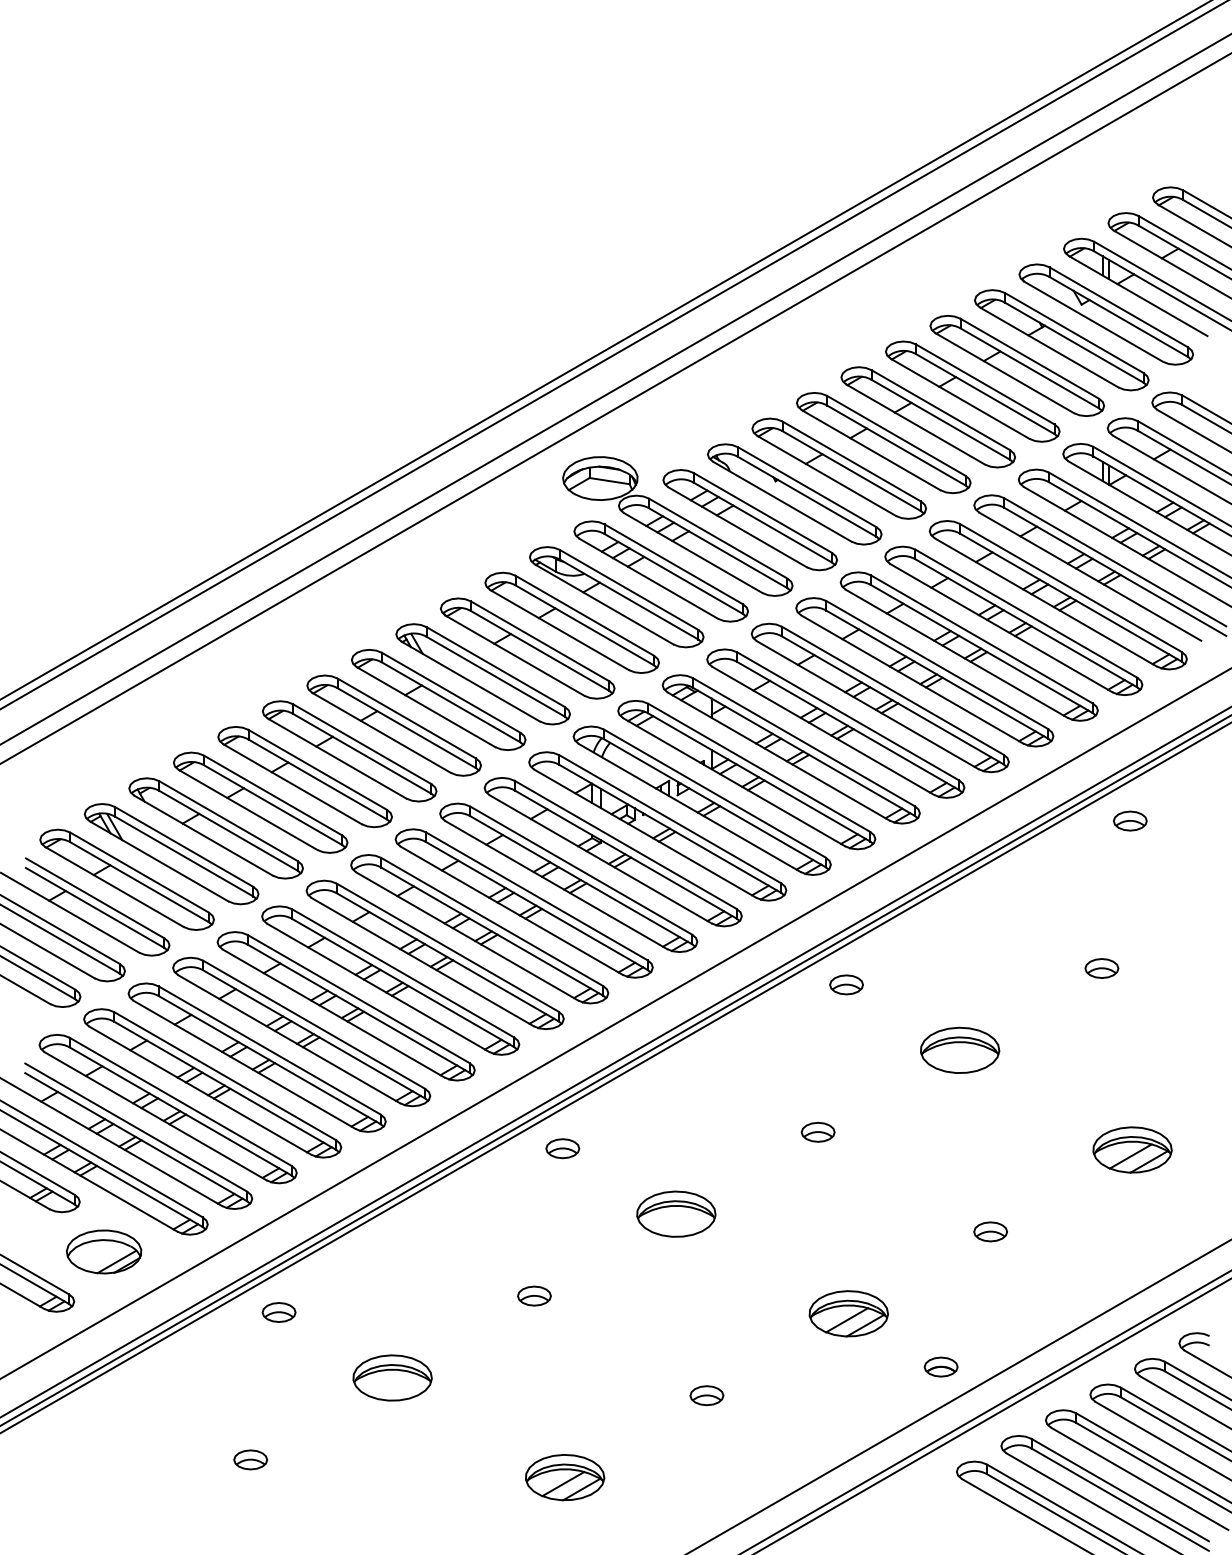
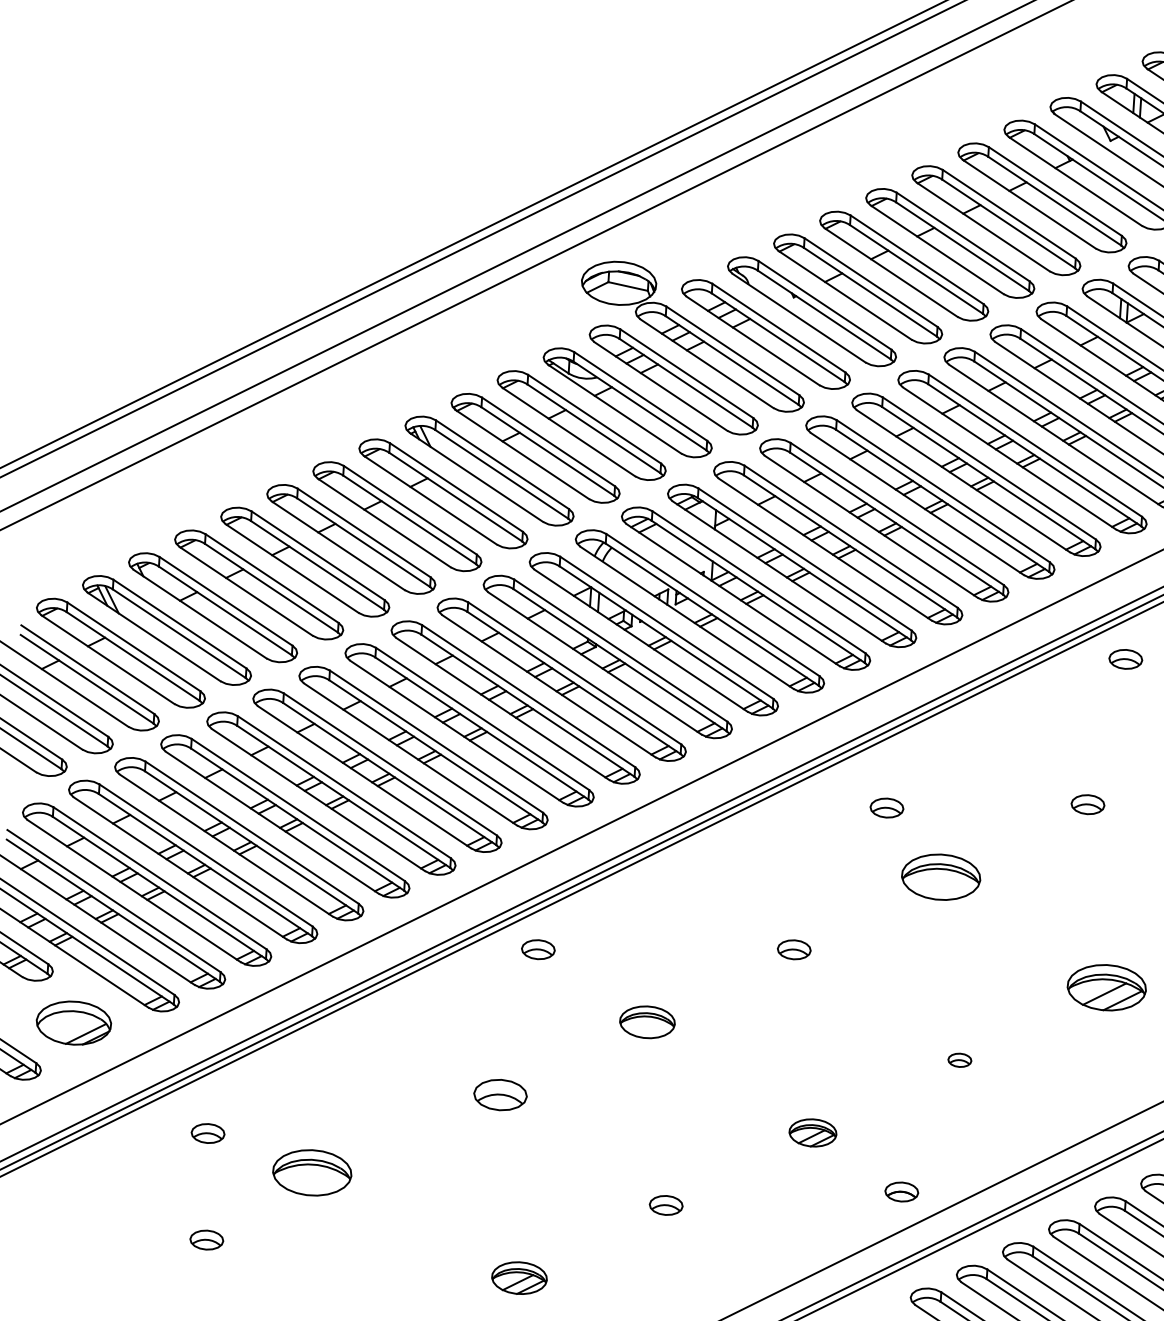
part: (846, 984) -> (886, 807), moved
part: (676, 1213) -> (647, 1021), size x0.7
part: (990, 1231) -> (959, 1059), size x0.7
part: (534, 1295) -> (500, 1094), size x1.6
part: (278, 1312) -> (207, 1133), moved
part: (848, 1313) -> (812, 1132), size x0.6
part: (392, 1377) -> (312, 1172), moved
part: (565, 1477) -> (519, 1277), size x0.7

